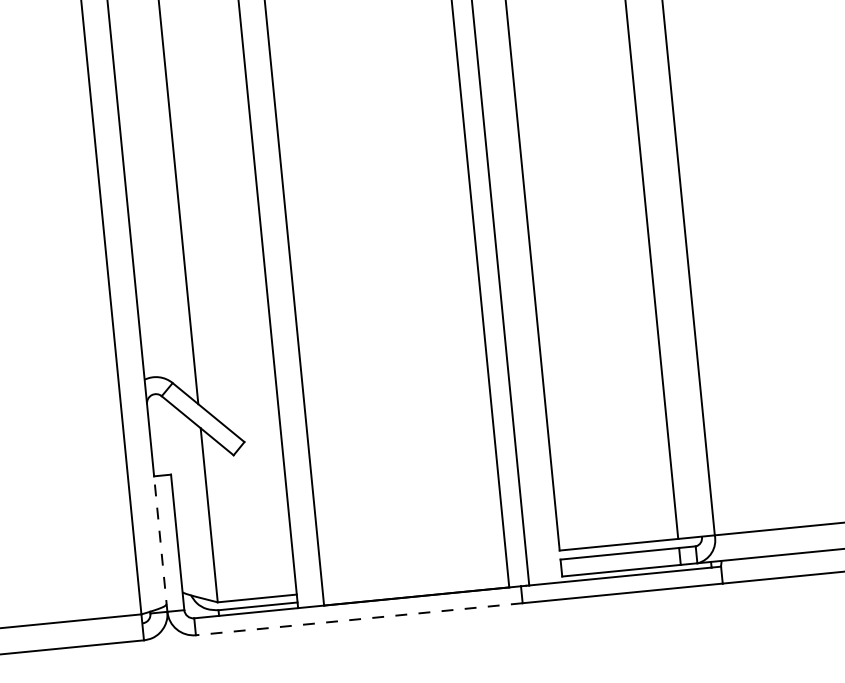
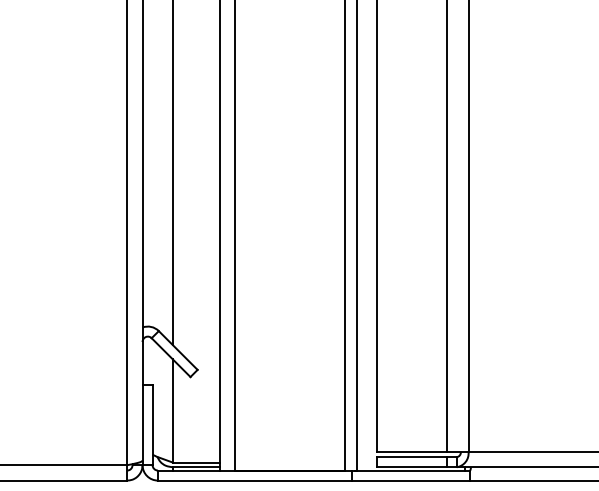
line: (160, 543) -> (142, 424), dashed -> solid
line: (358, 619) -> (254, 480), dashed -> solid

